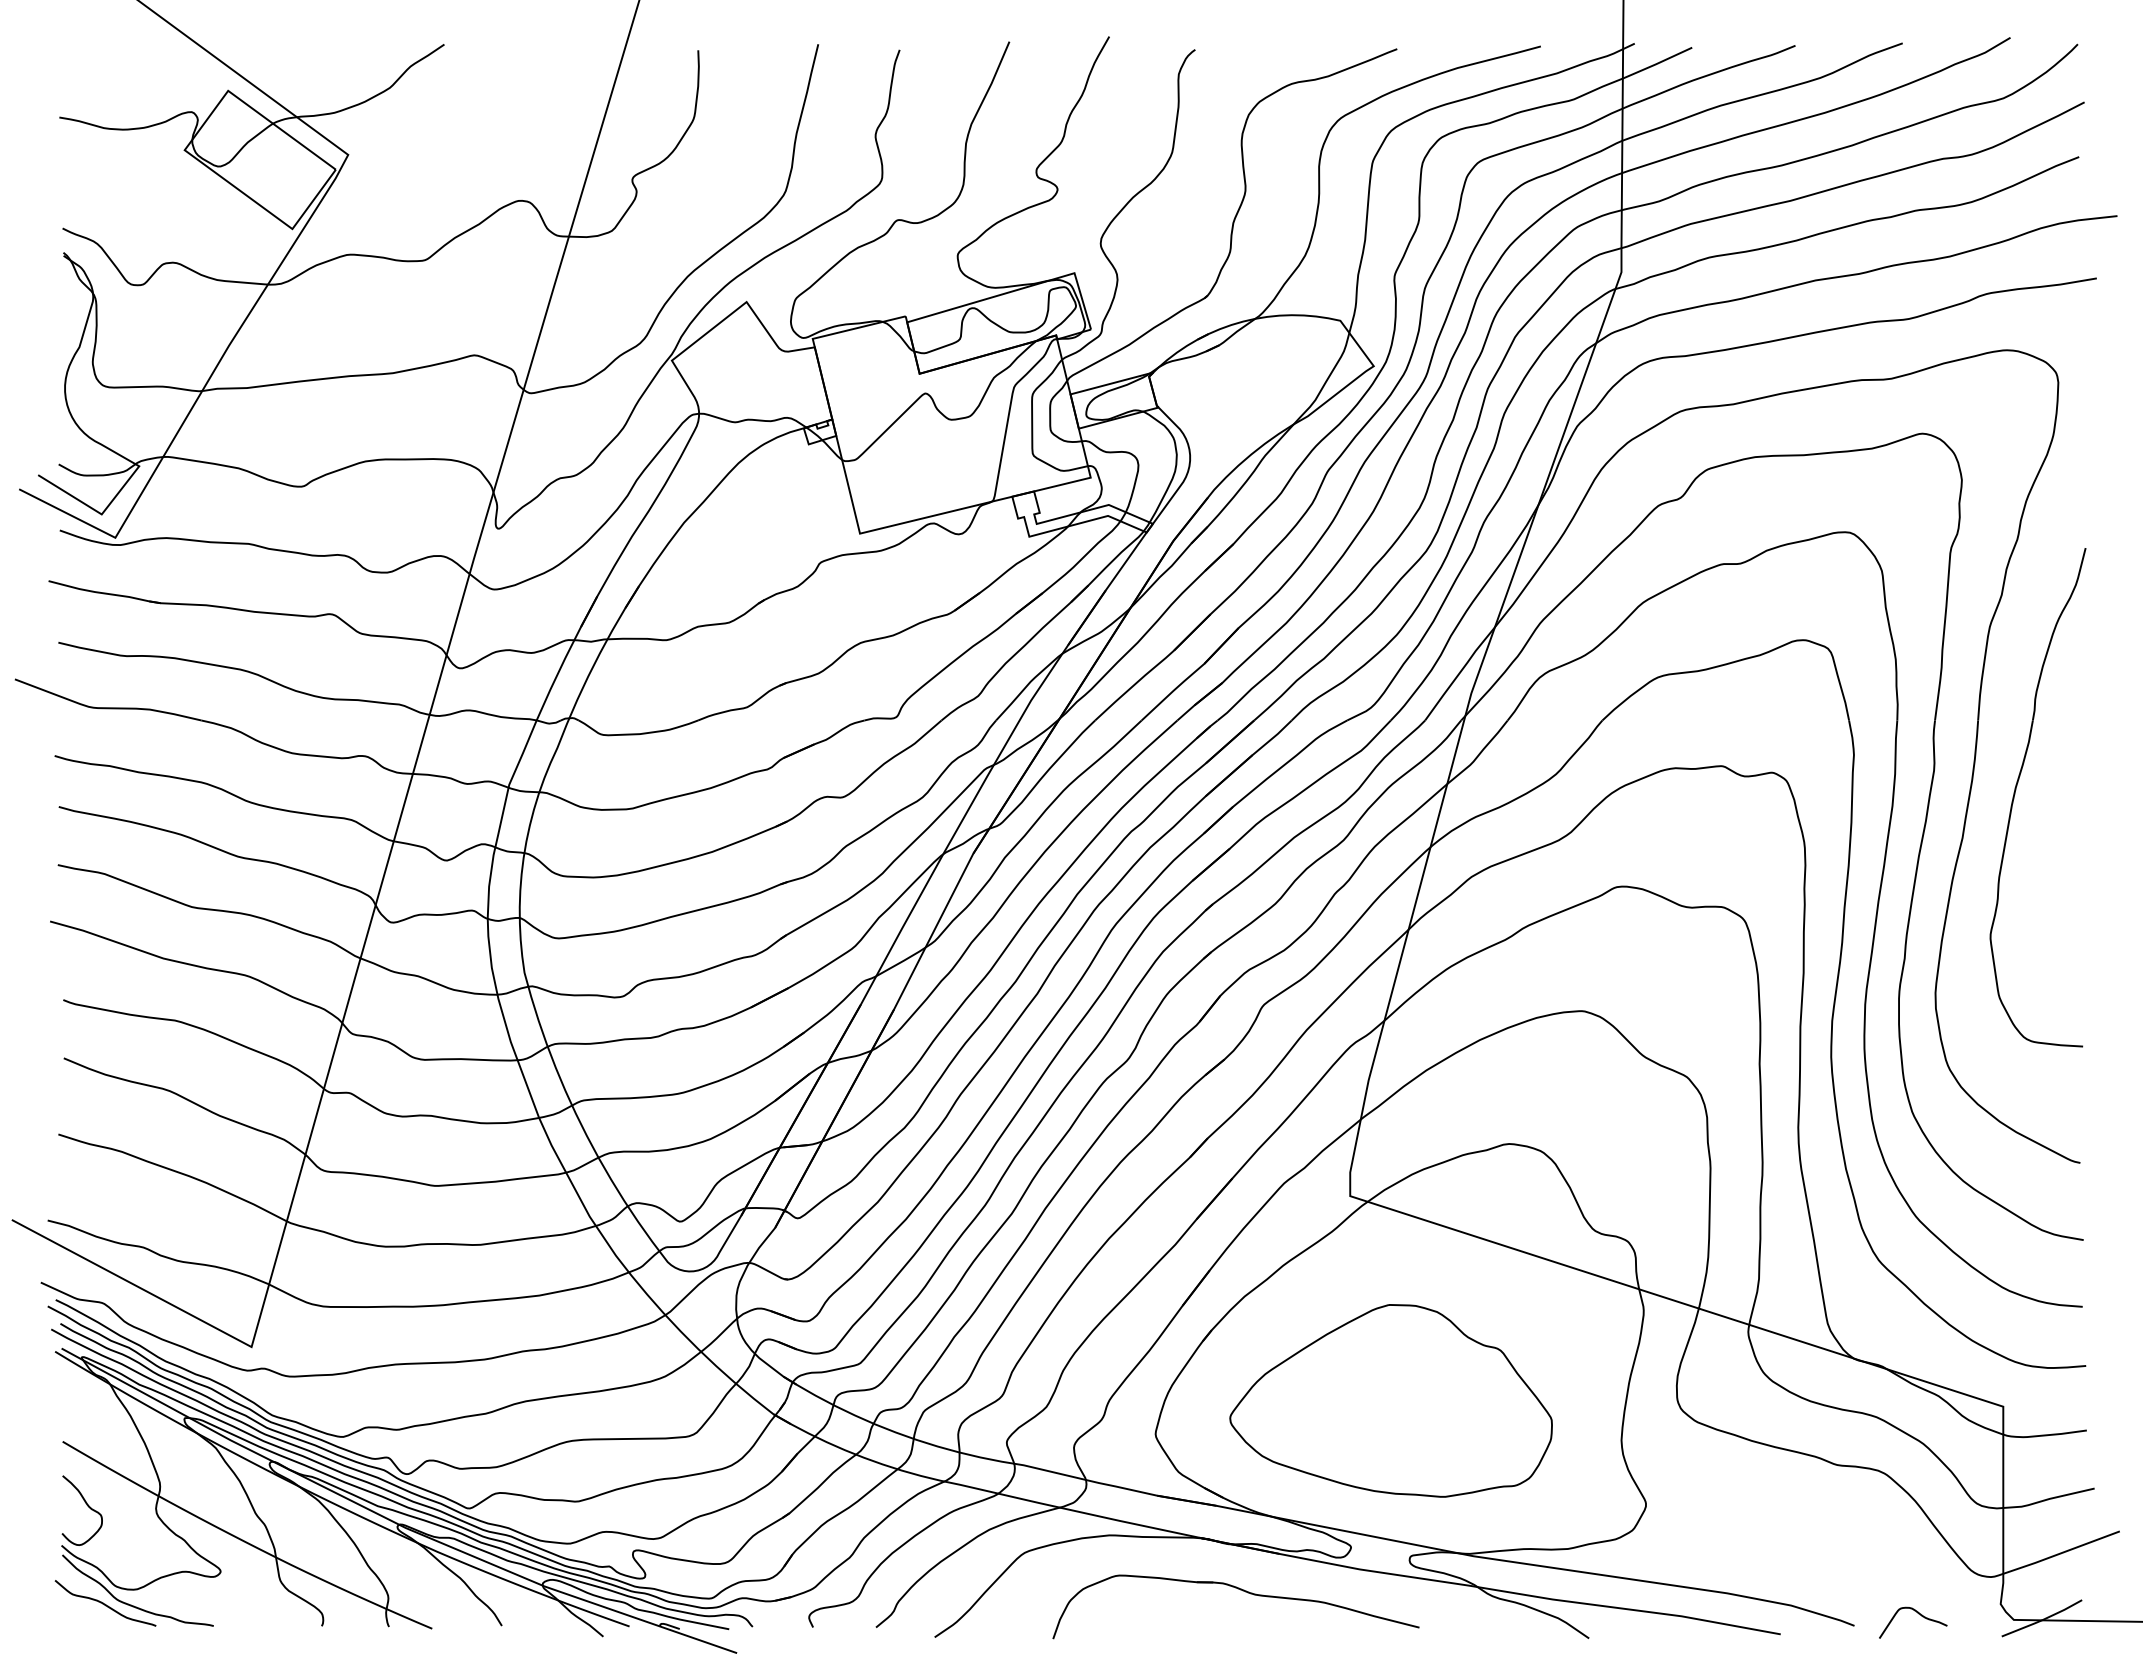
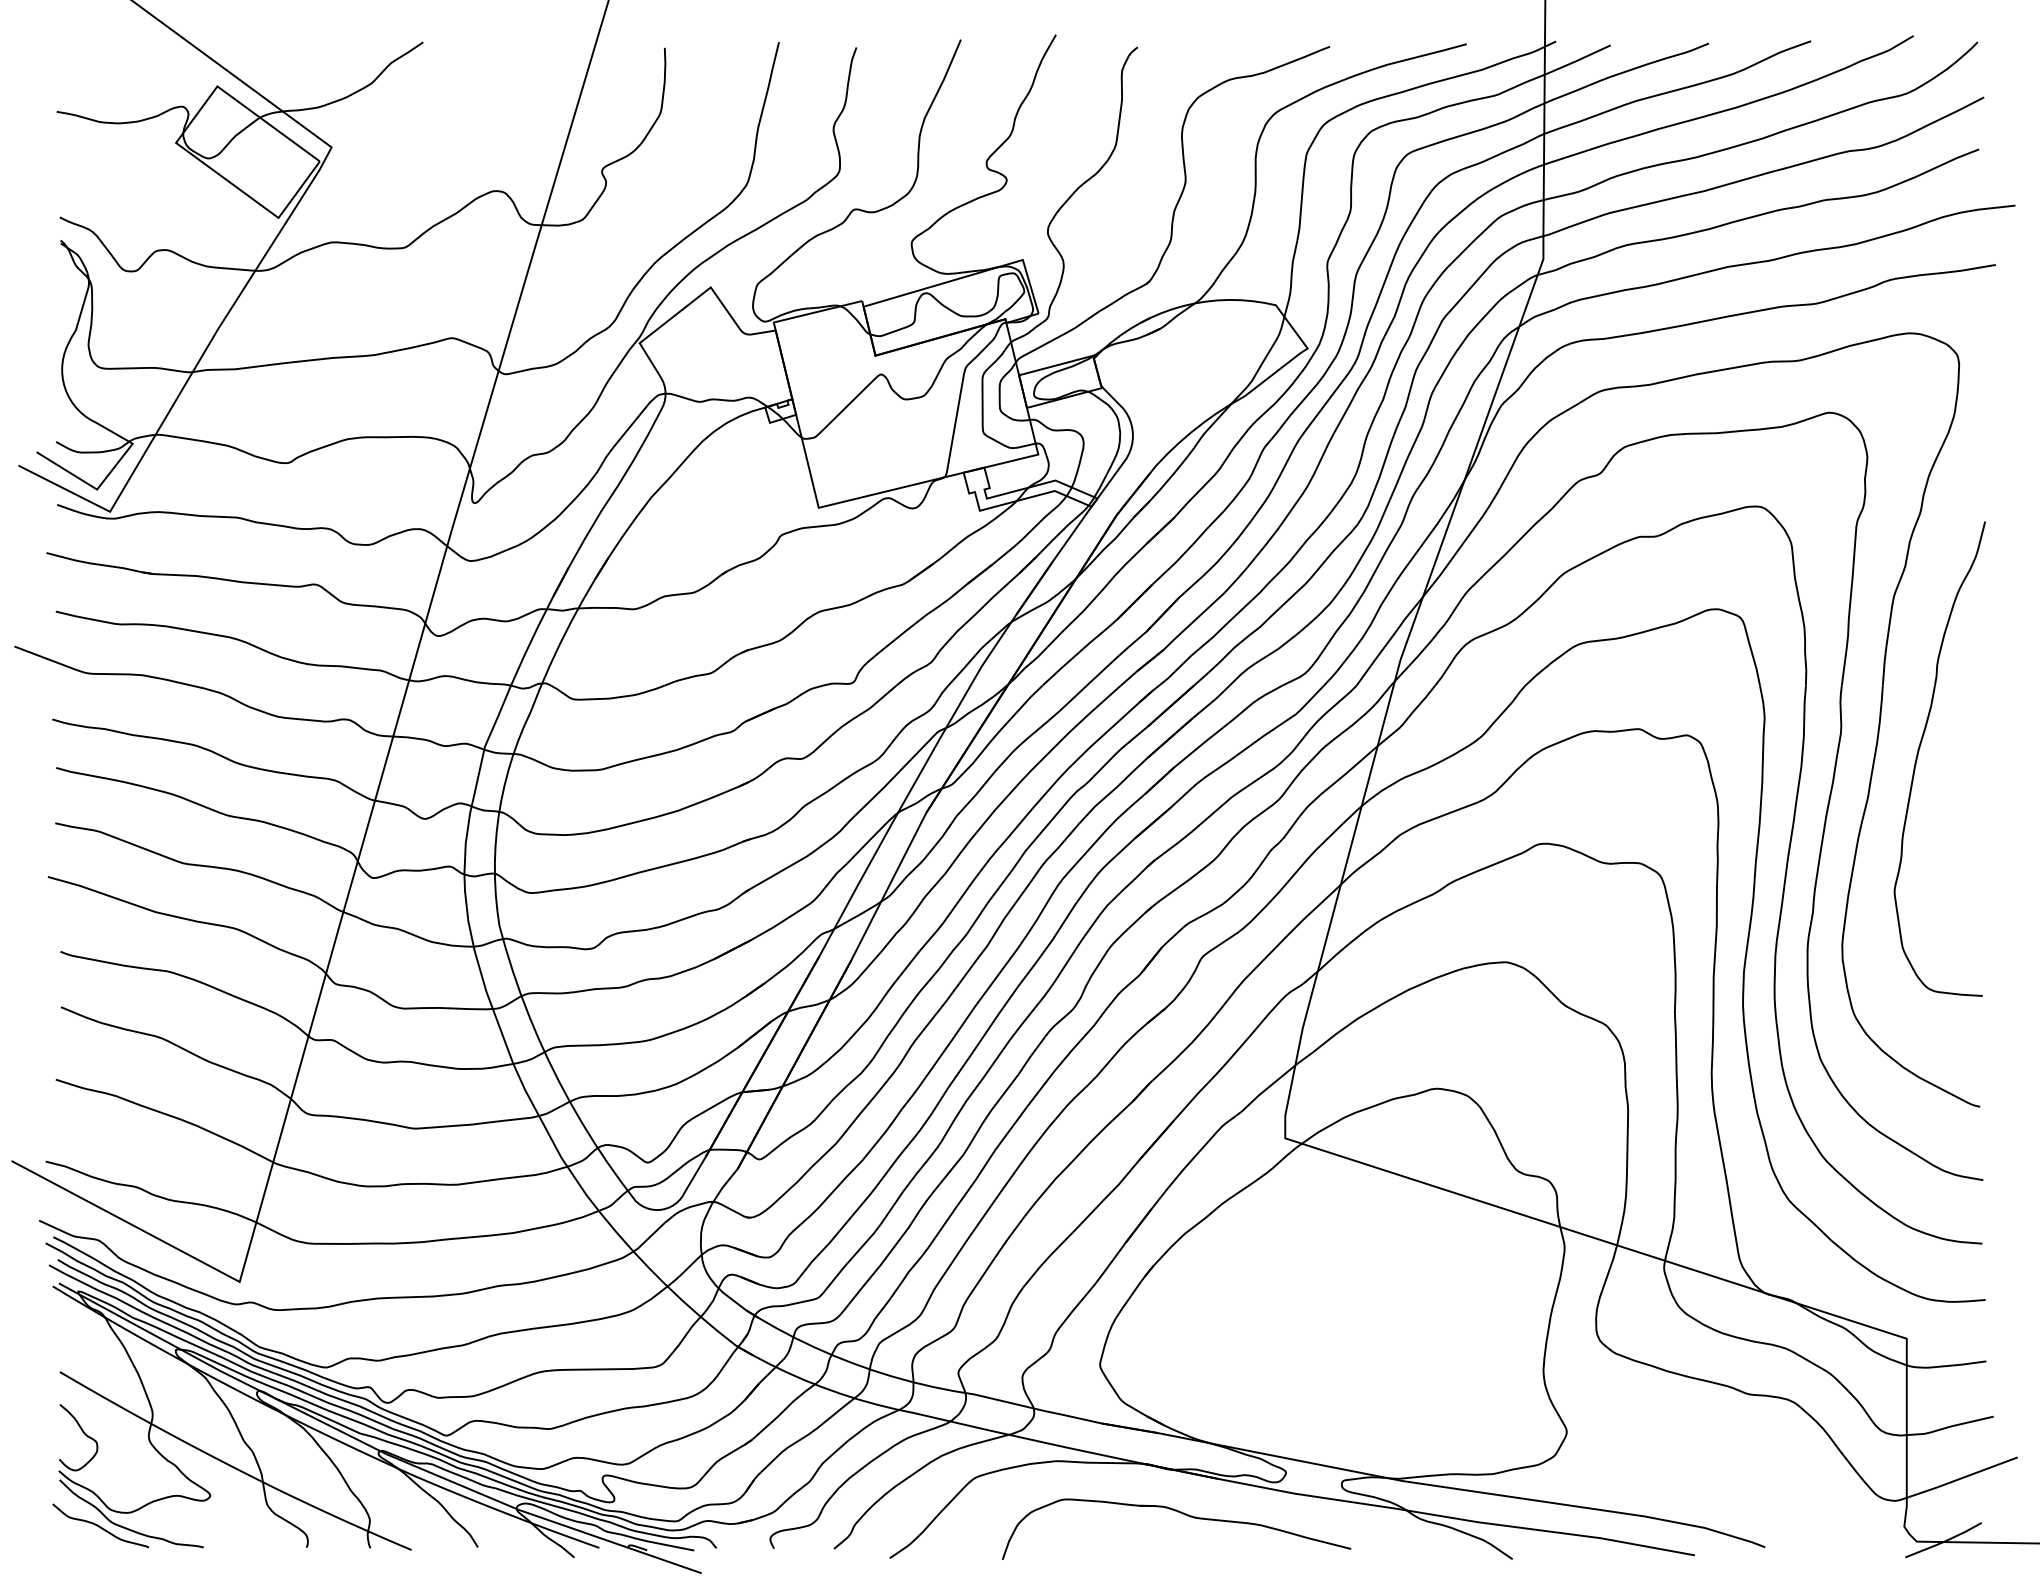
part: (1390, 1400) -> (1323, 1332), removed
curve: (1918, 1614) -> (1826, 1536), removed

